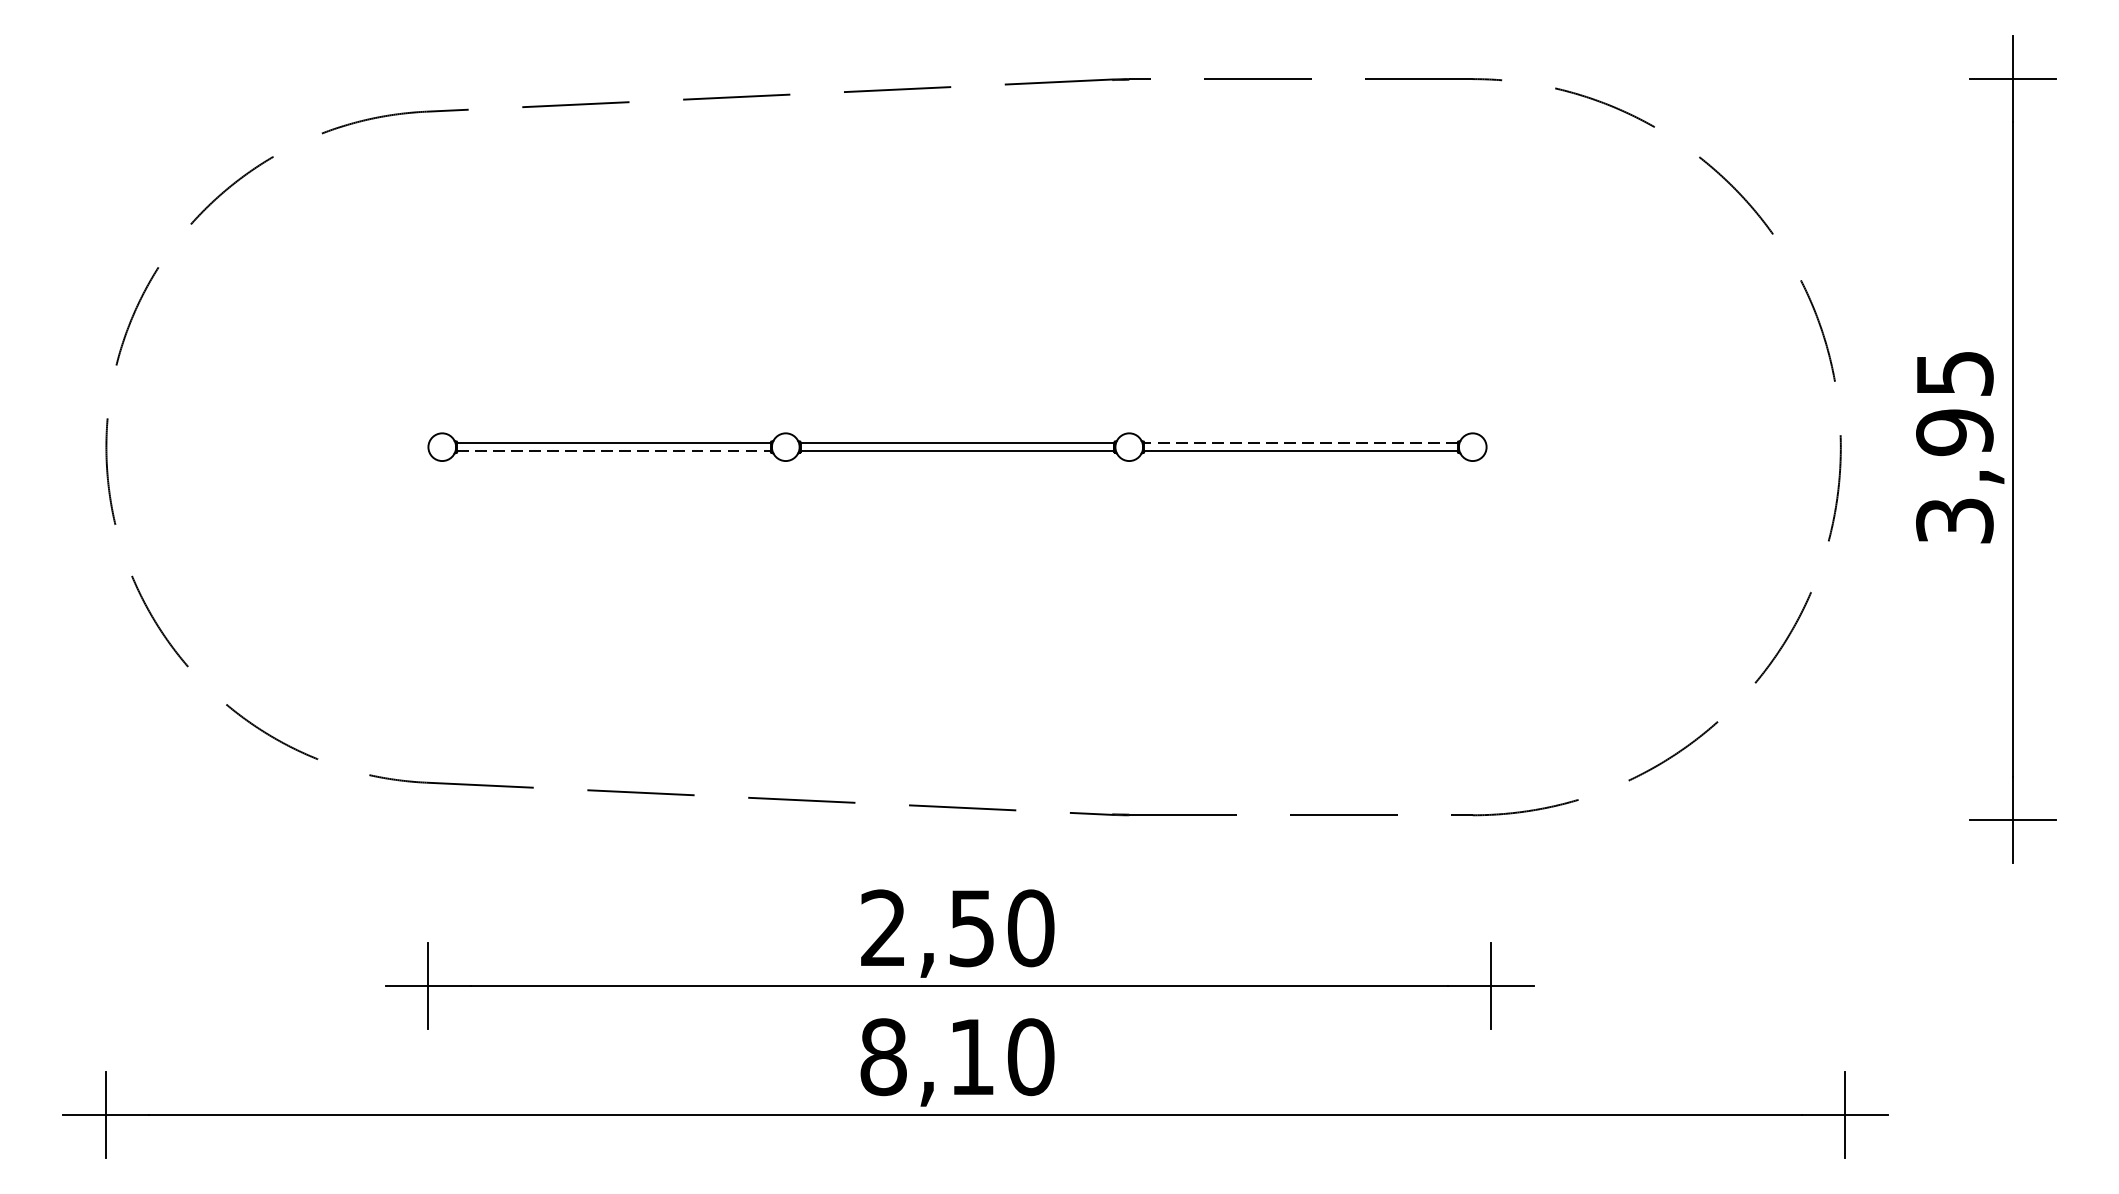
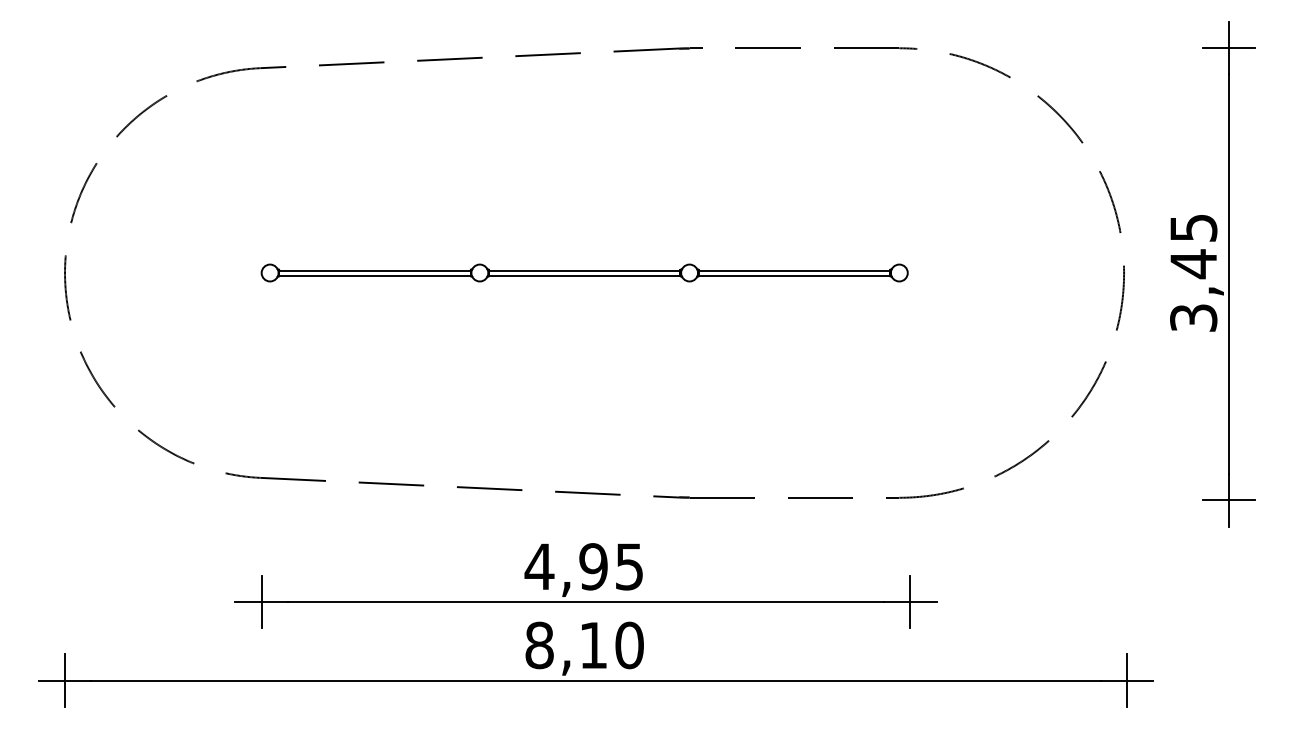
text: (1954, 433) -> (1193, 264), 3,95 -> 3,45
line: (1301, 443) -> (794, 270), dashed -> solid
line: (613, 451) -> (374, 275), dashed -> solid
text: (955, 927) -> (583, 566), 2,50 -> 4,95

